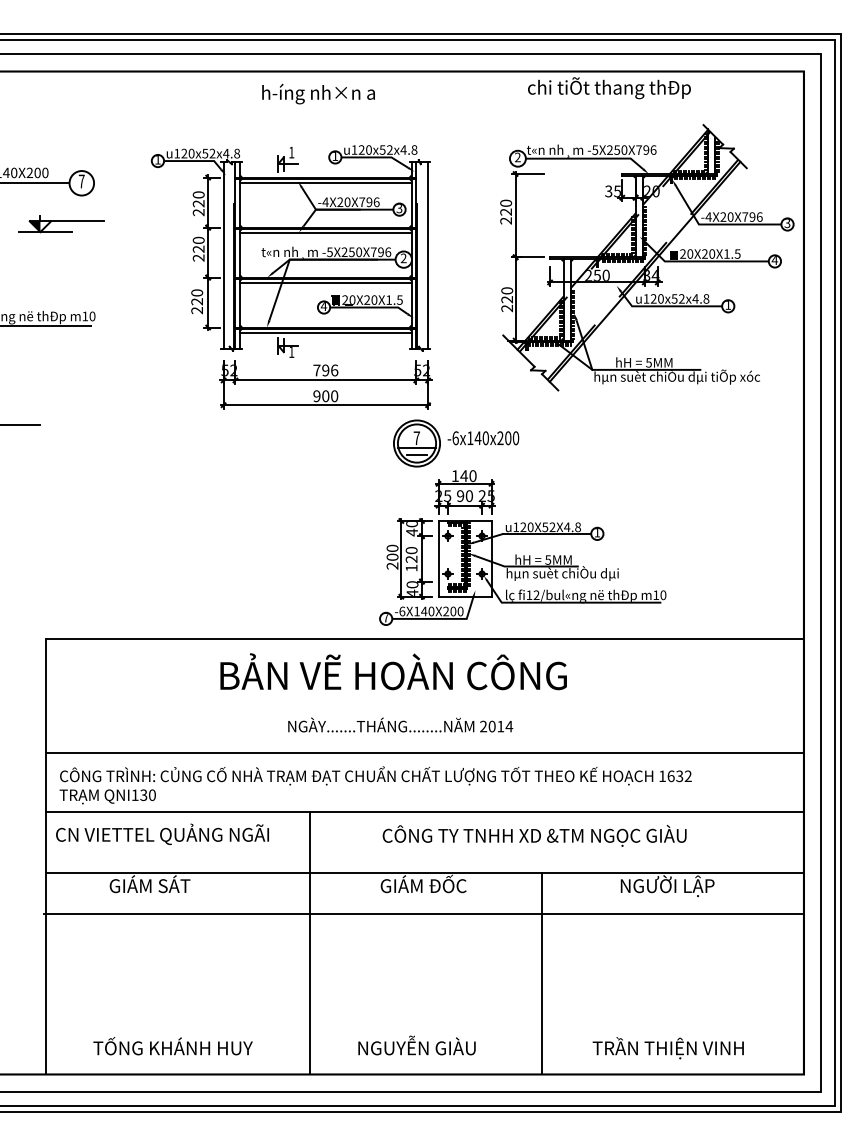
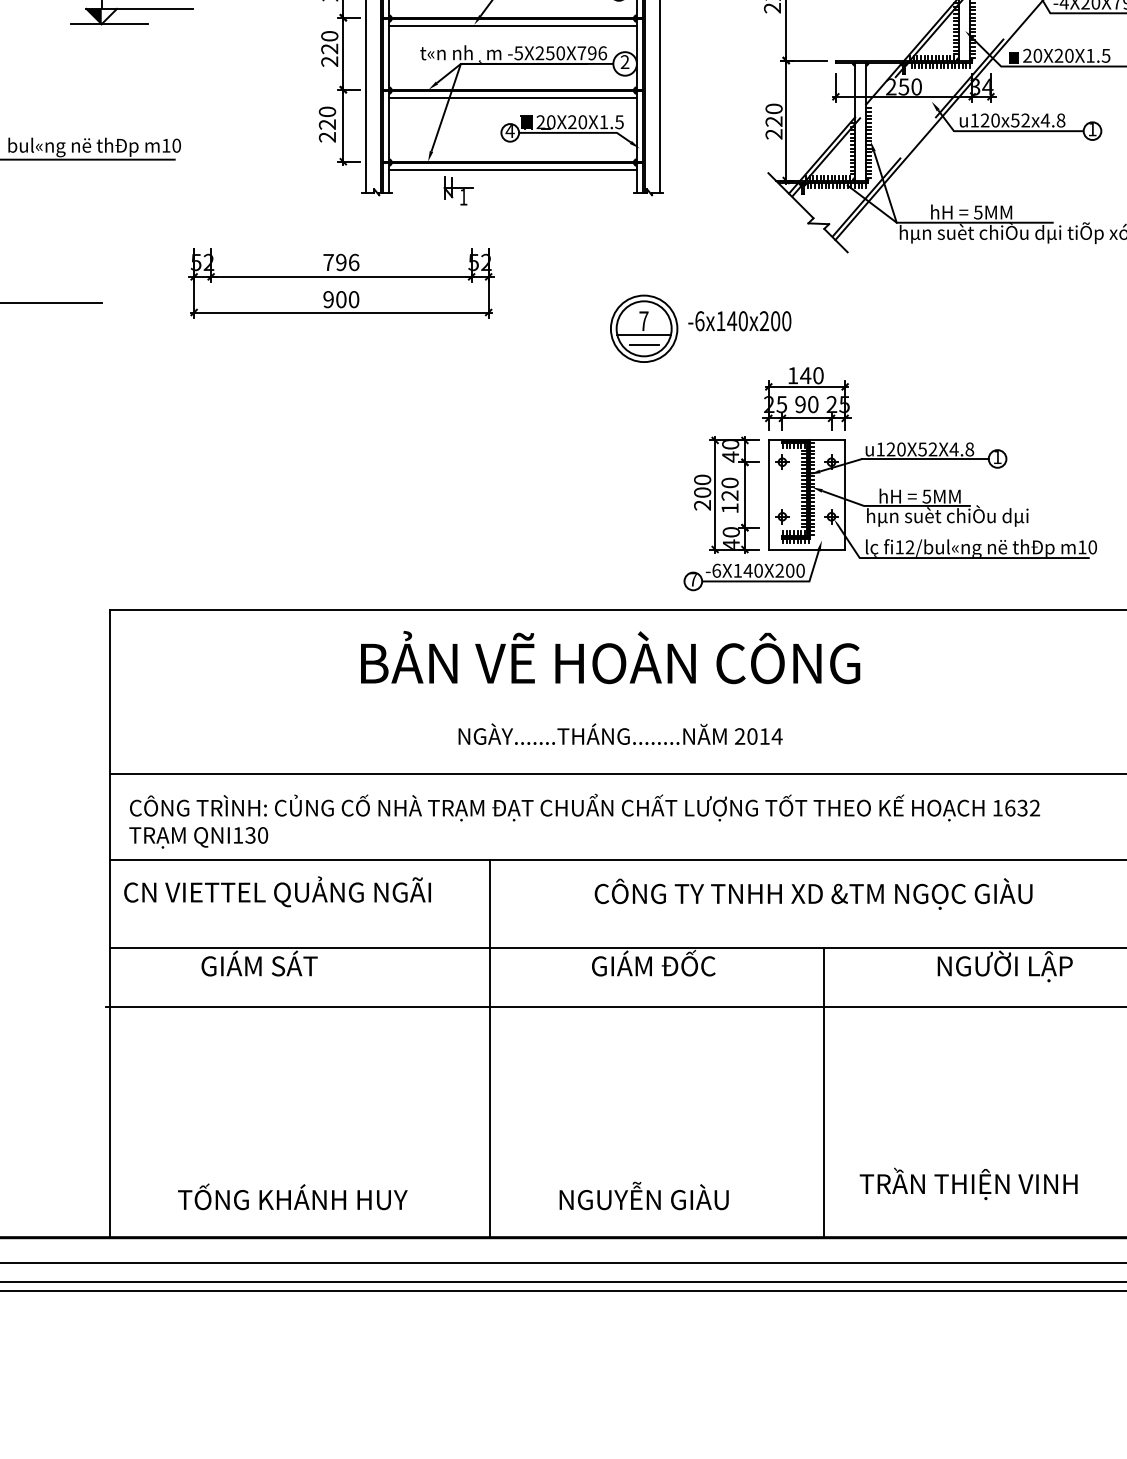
part: (325, 384) -> (340, 282), moved
part: (523, 555) -> (891, 490), moved
text: (667, 1048) -> (967, 1184), moved

